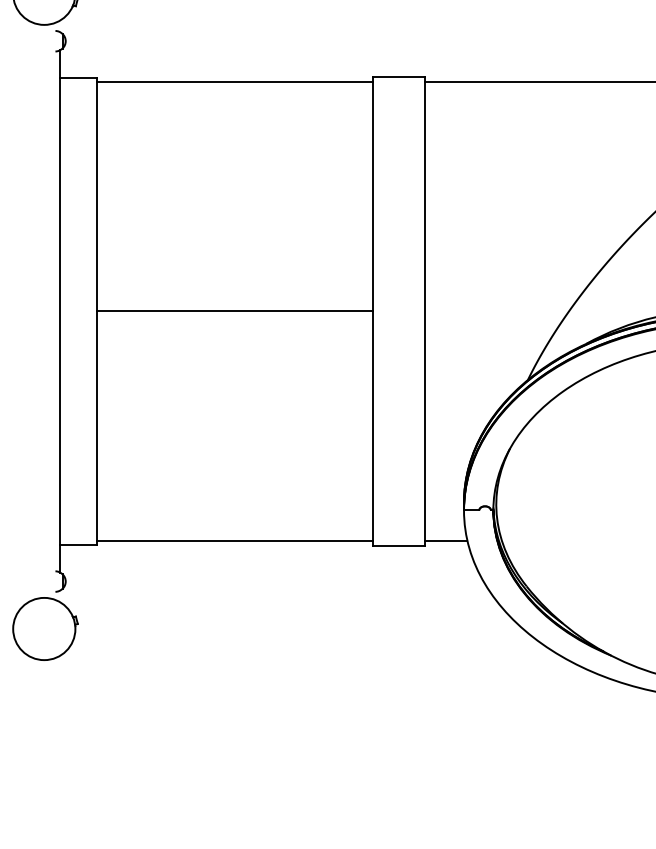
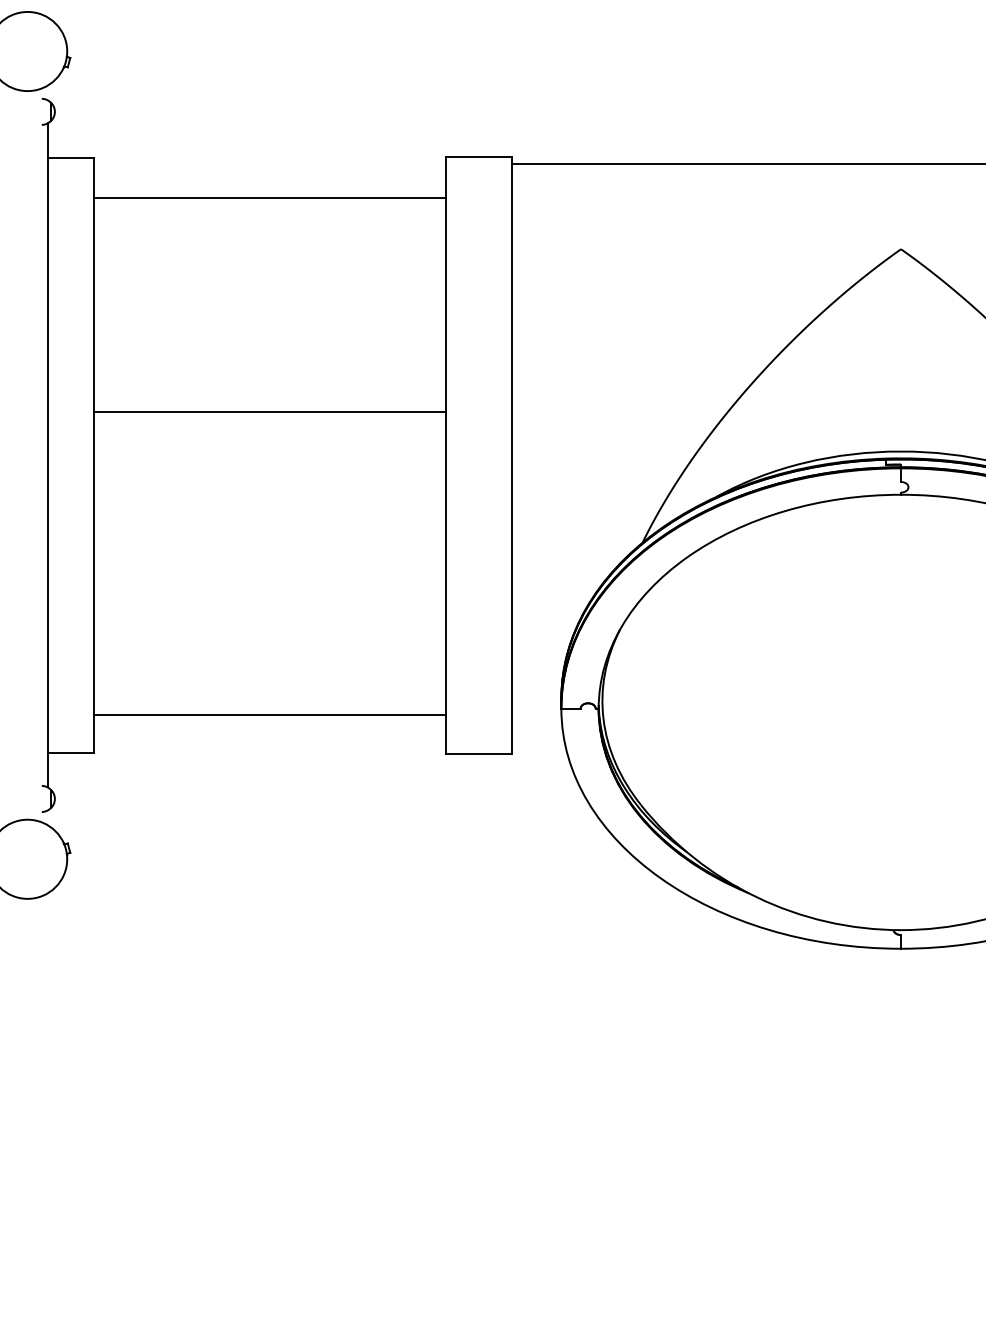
line: (234, 81) -> (269, 197), moved
line: (234, 311) -> (269, 412), moved
line: (234, 541) -> (269, 715), moved
line: (446, 541) -> (538, 747), removed

